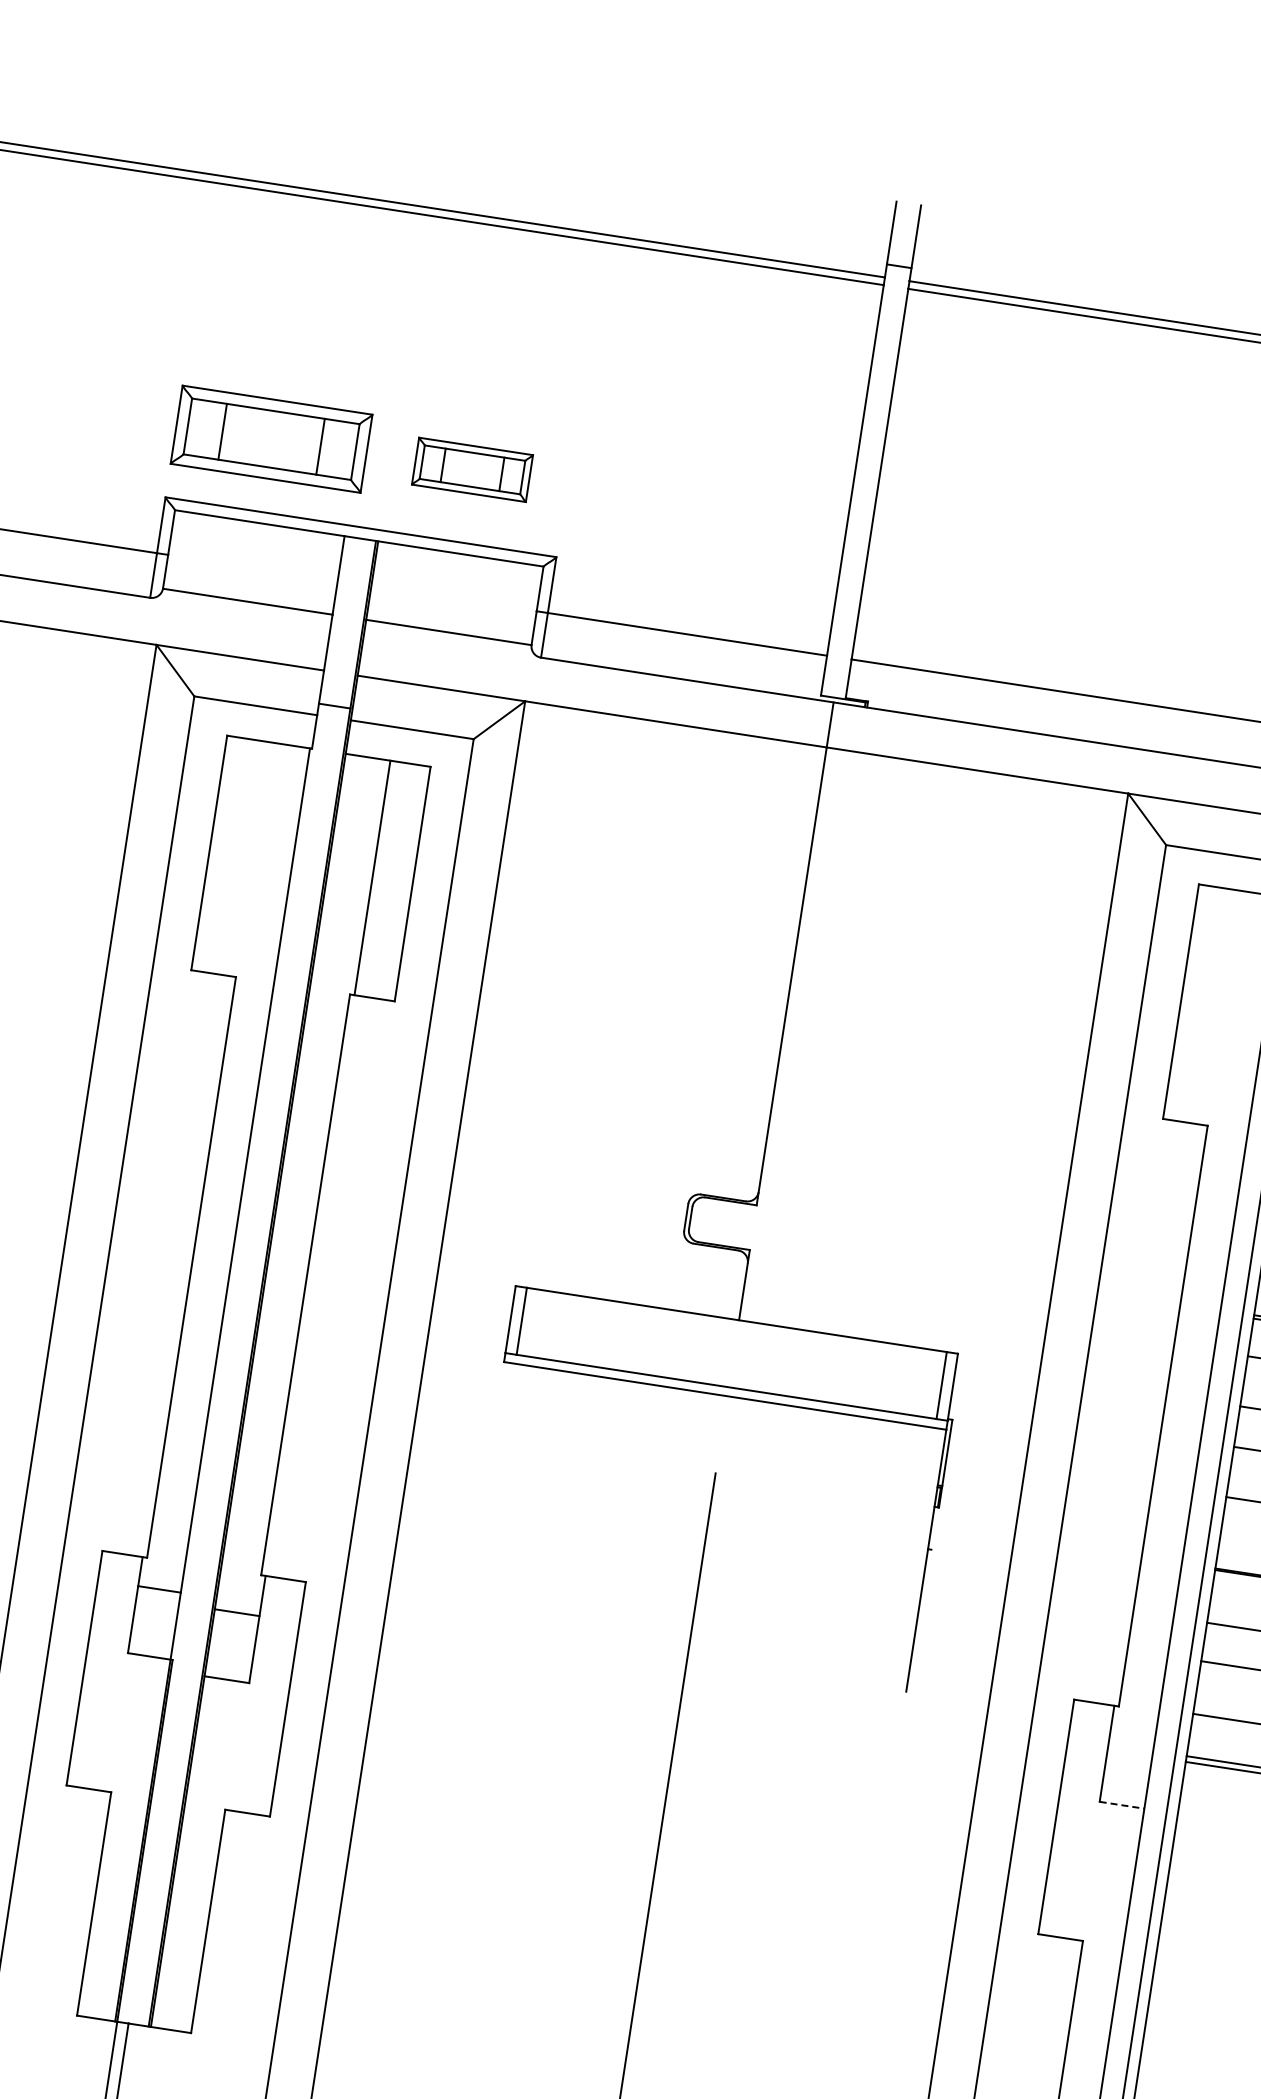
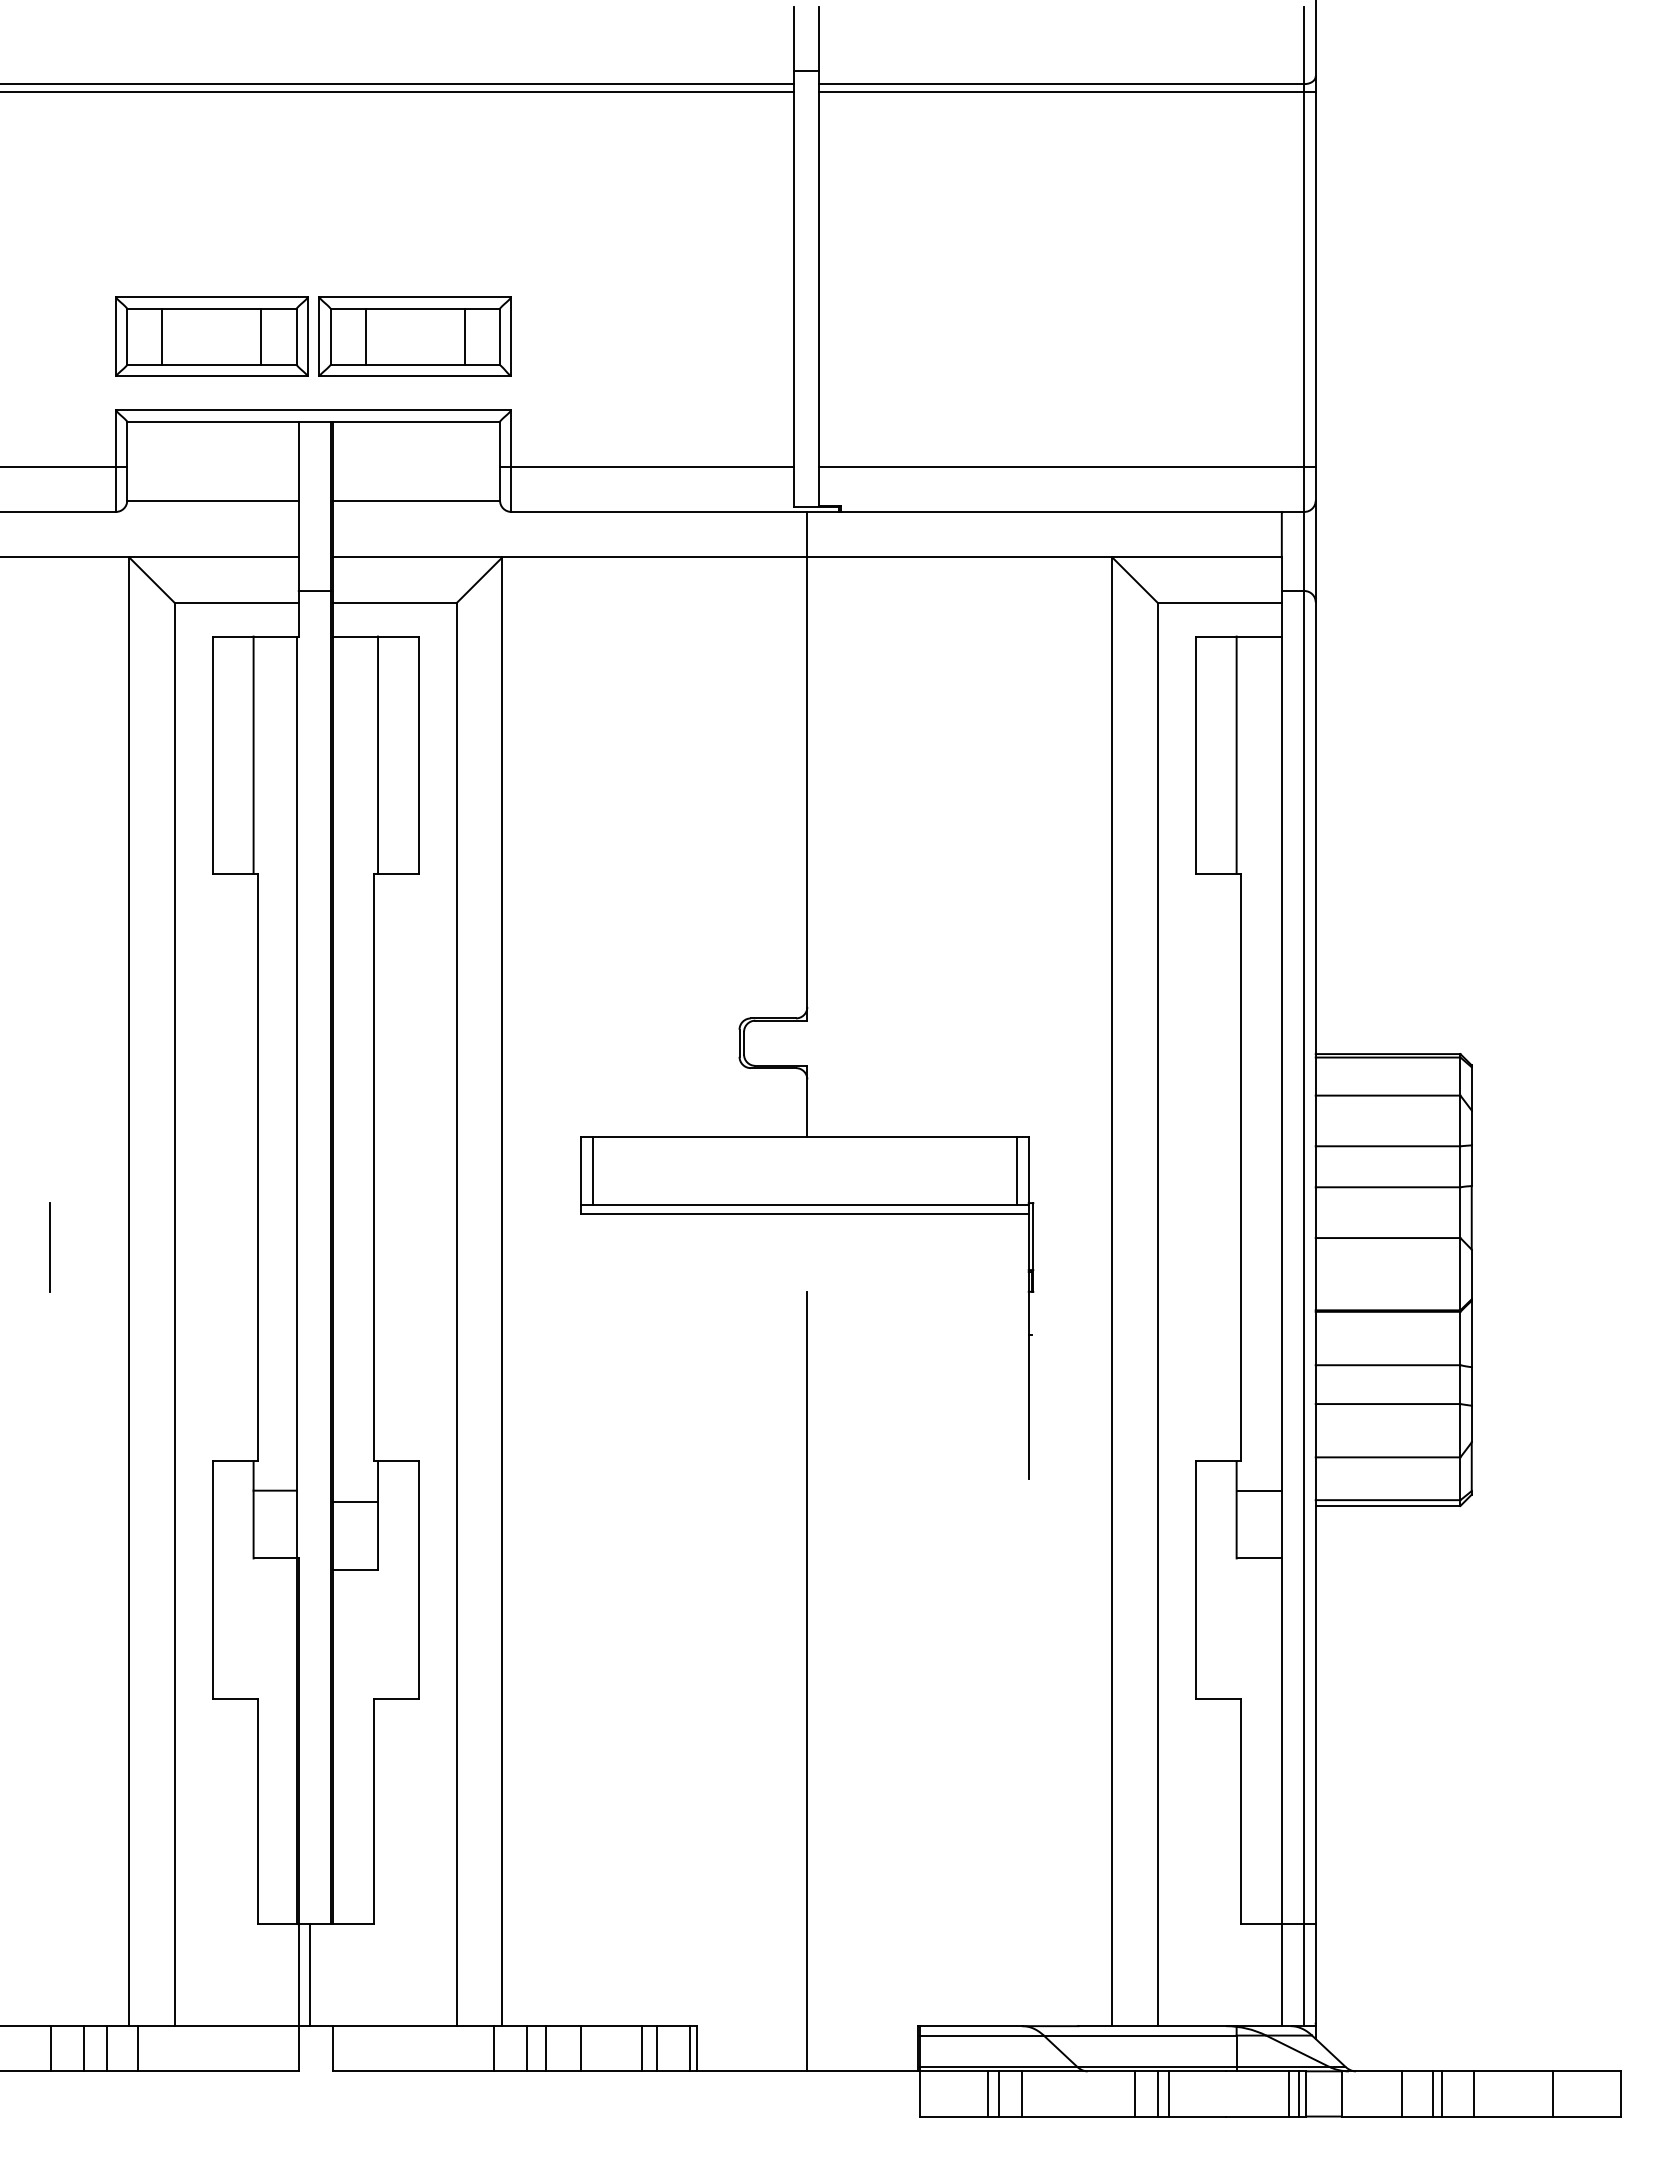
part: (471, 469) -> (414, 336), size x1.67
line: (249, 858) -> (253, 754), added
line: (1221, 1007) -> (1236, 754), added
line: (1131, 1737) -> (1258, 1490), added
line: (1122, 1805) -> (1259, 1558), dashed -> solid

